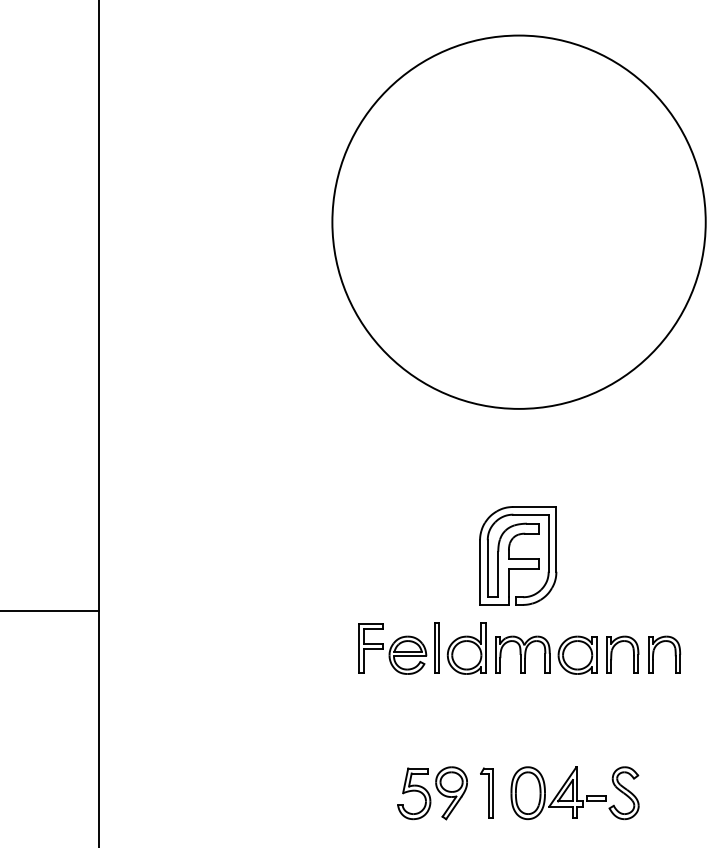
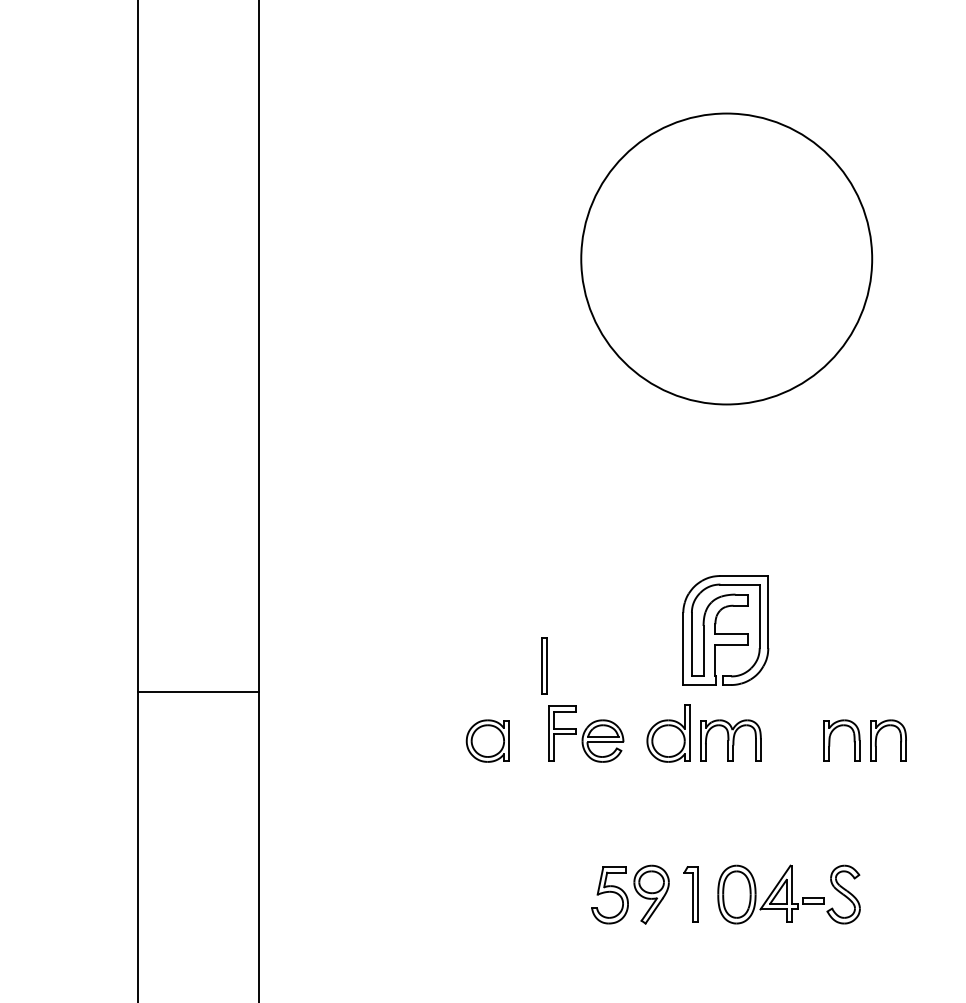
circle: (518, 221) -> (726, 258), size x0.7
part: (437, 647) -> (544, 665), moved
part: (577, 654) -> (487, 740), moved

